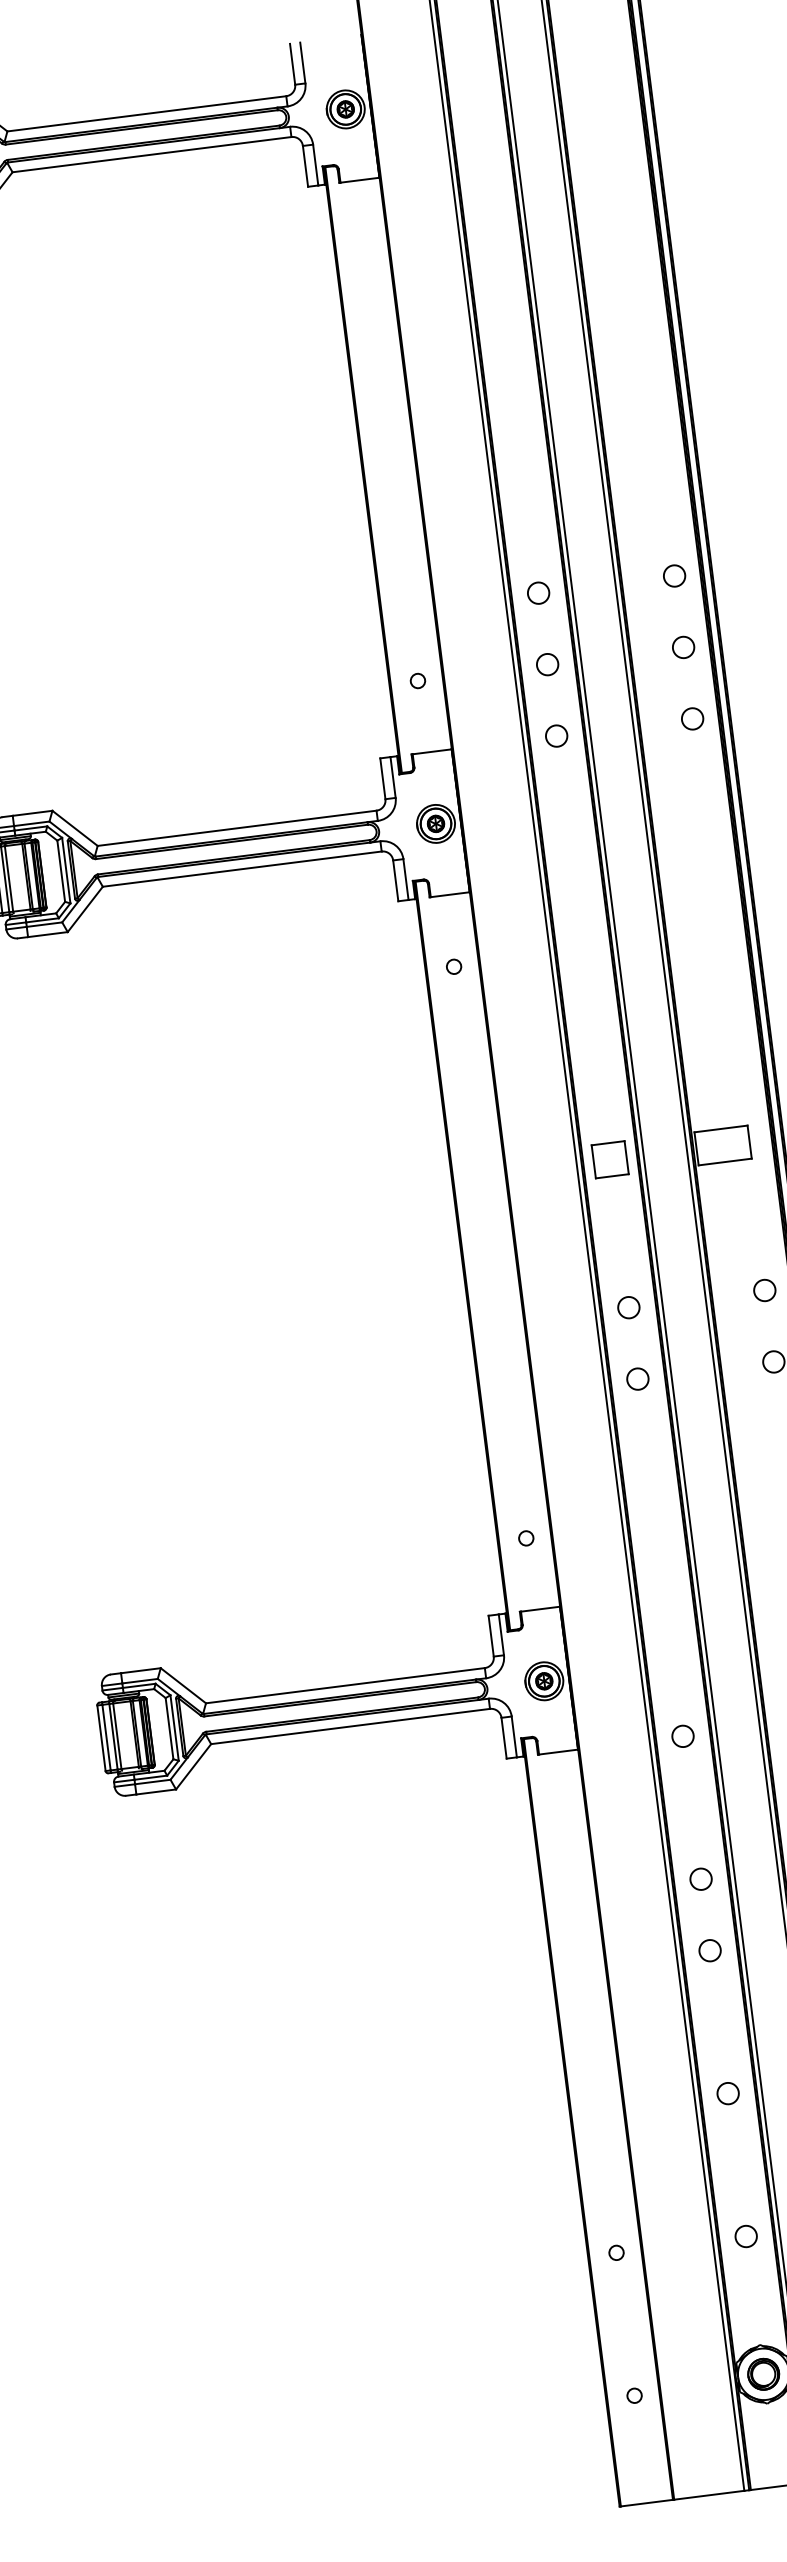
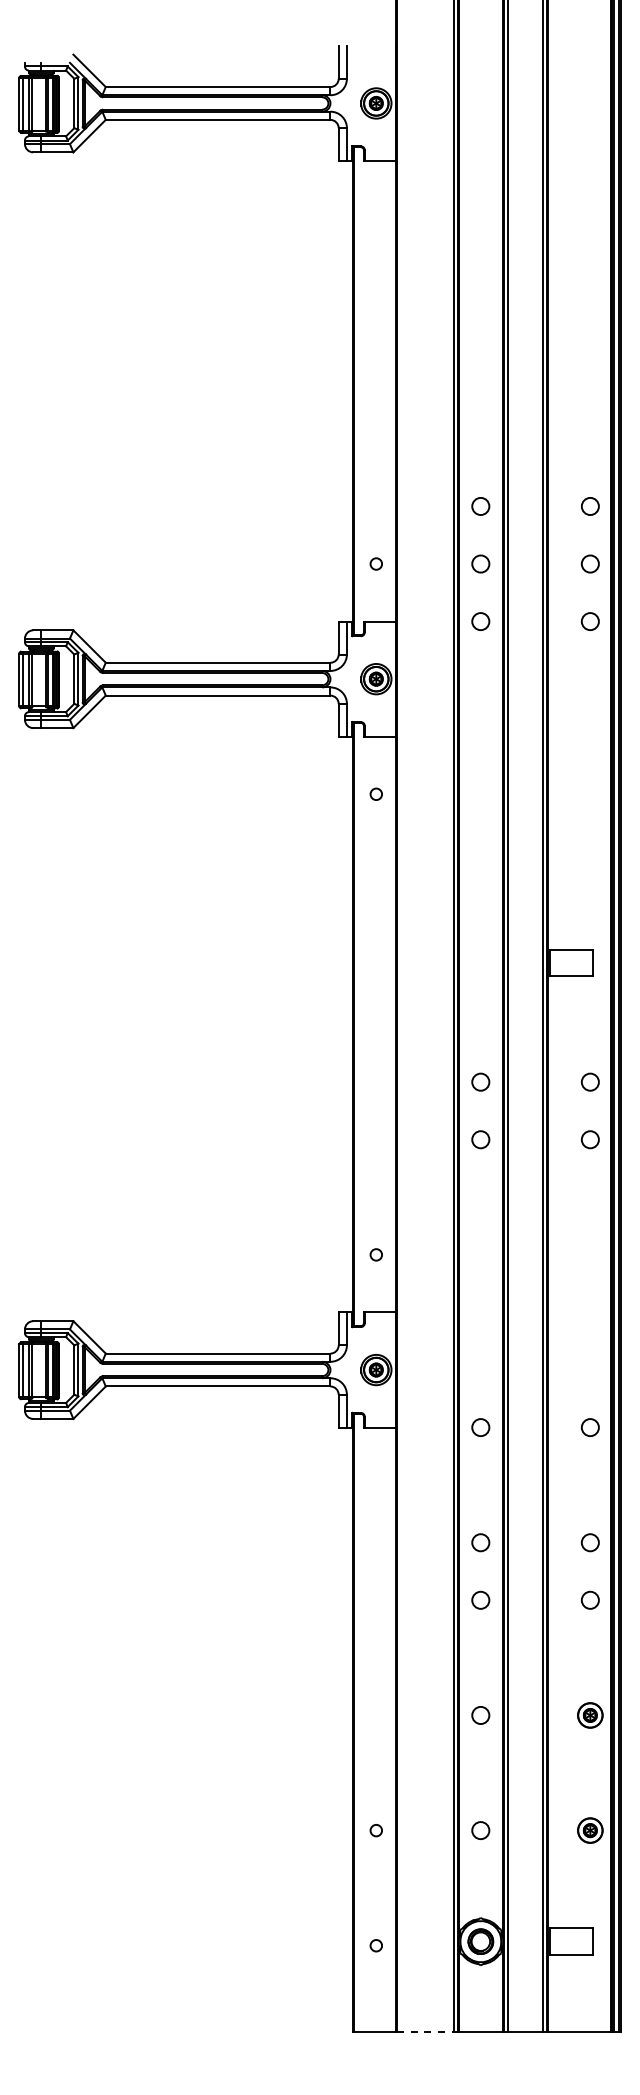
part: (609, 1159) -> (480, 962), removed
line: (710, 2495) -> (426, 2032), solid -> dashed

